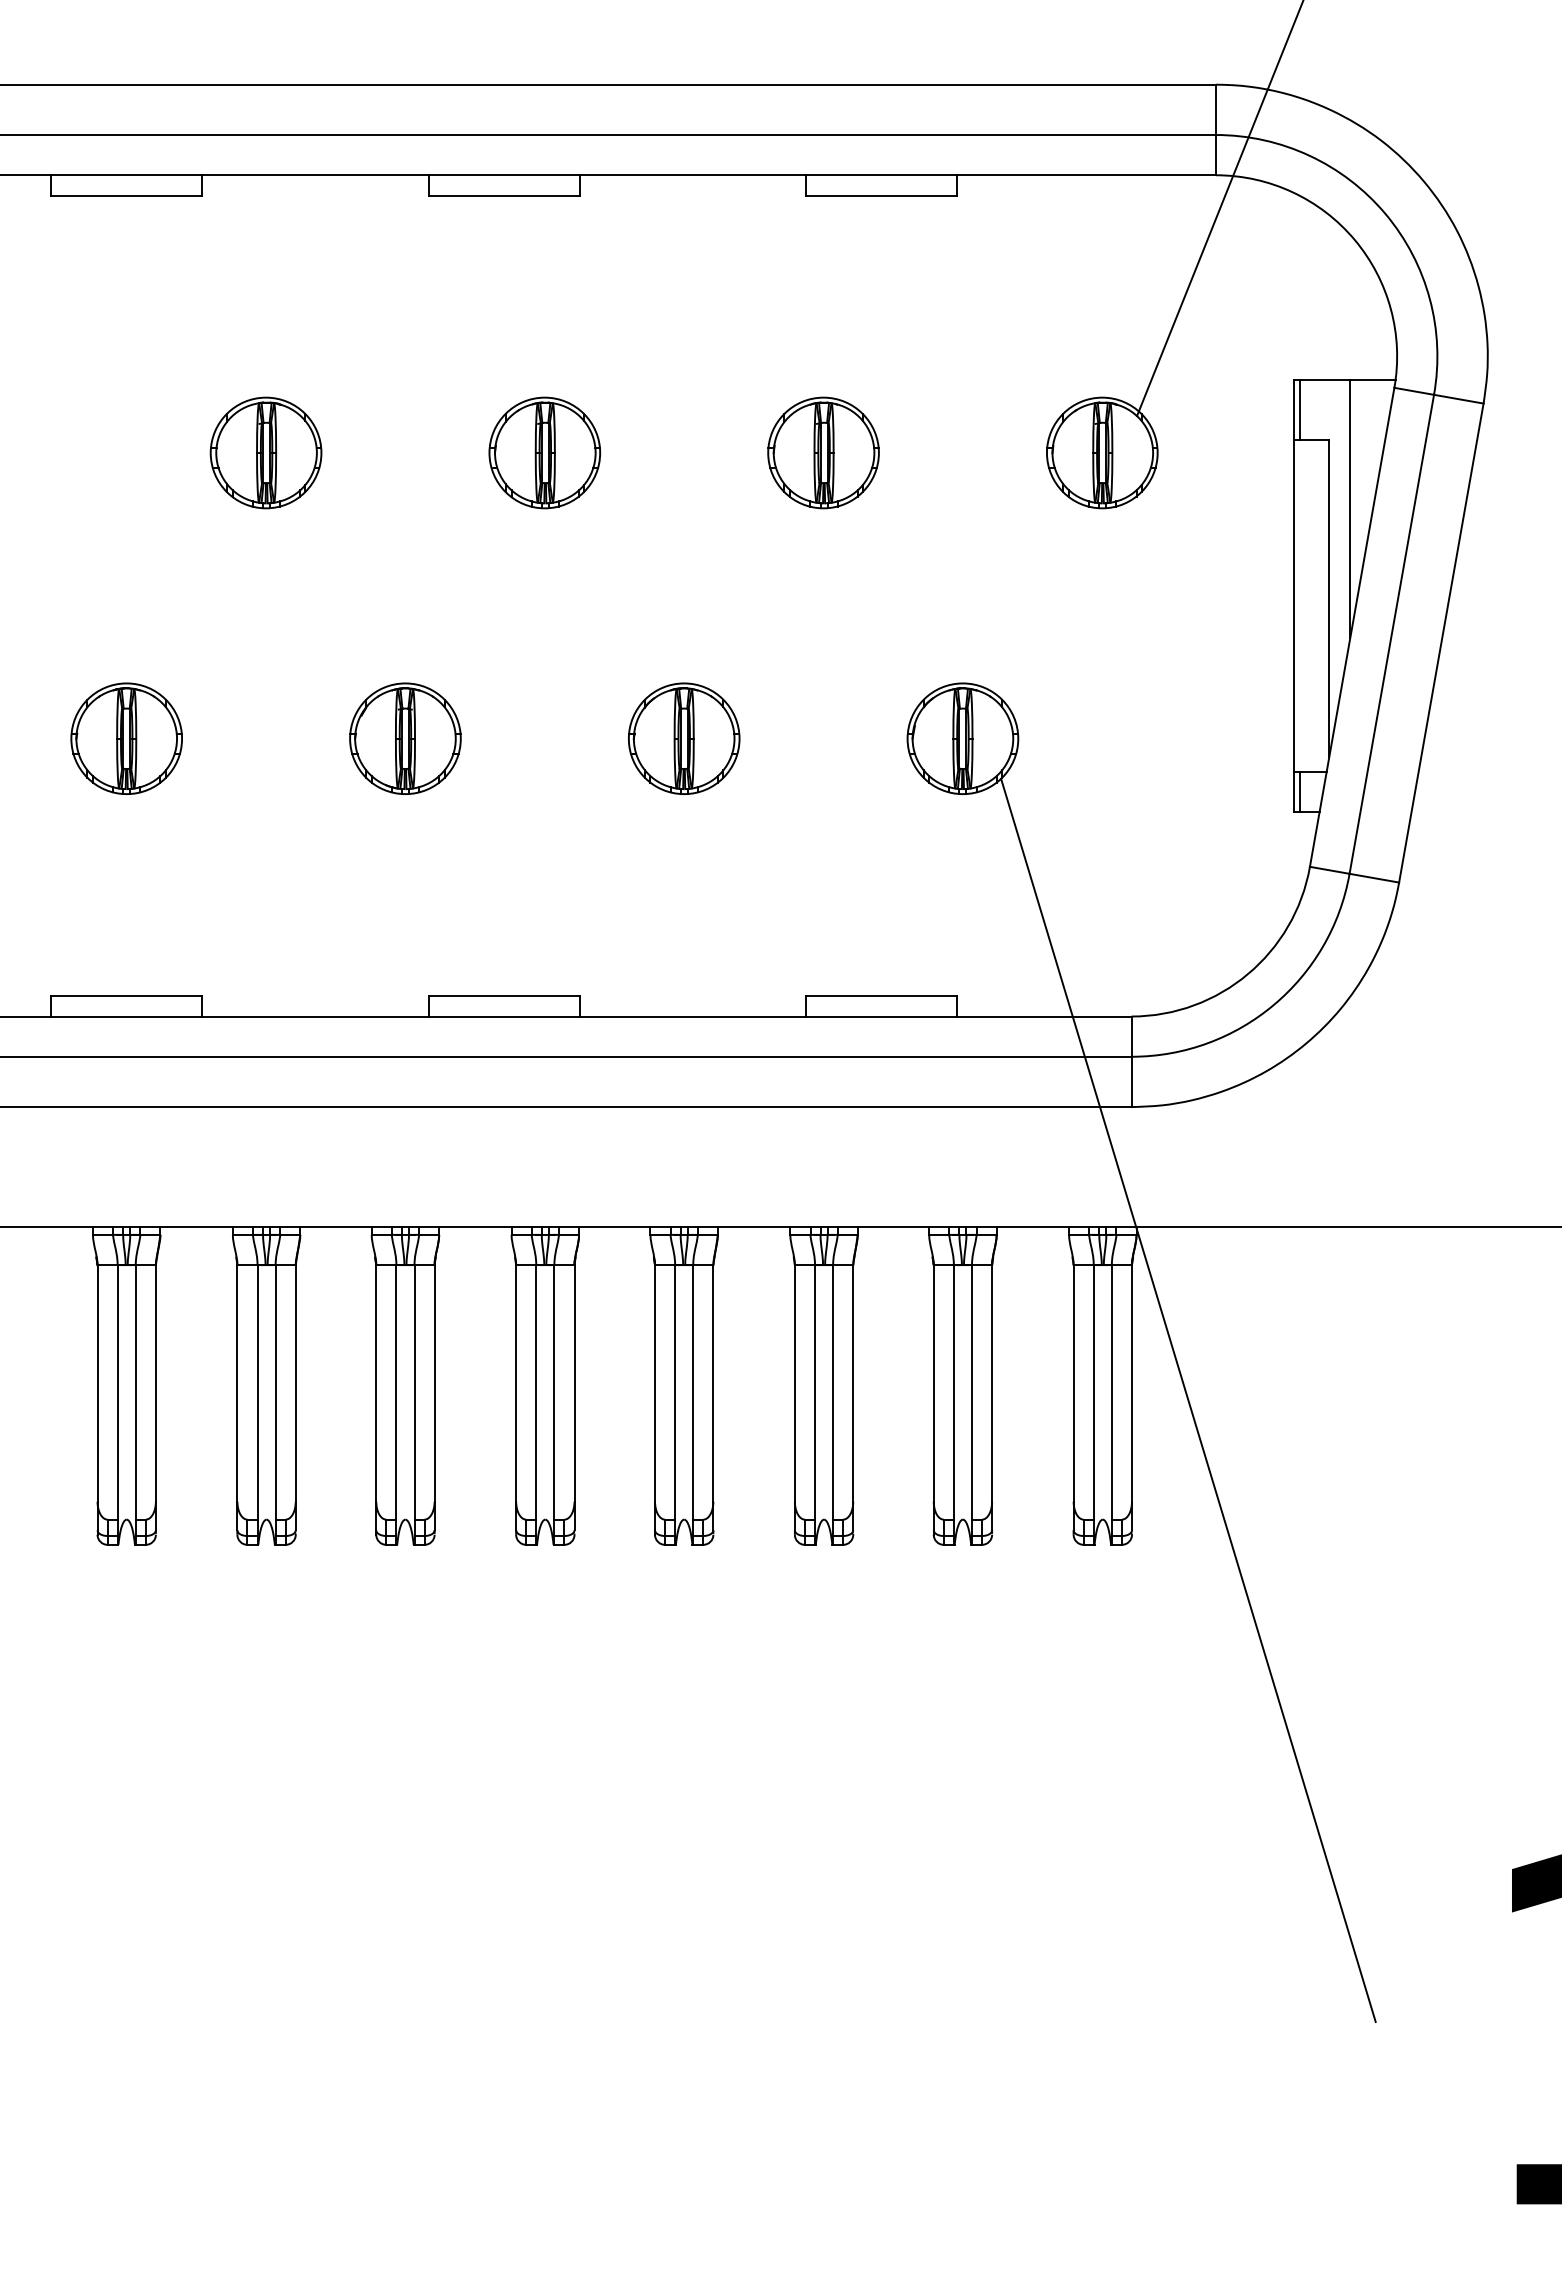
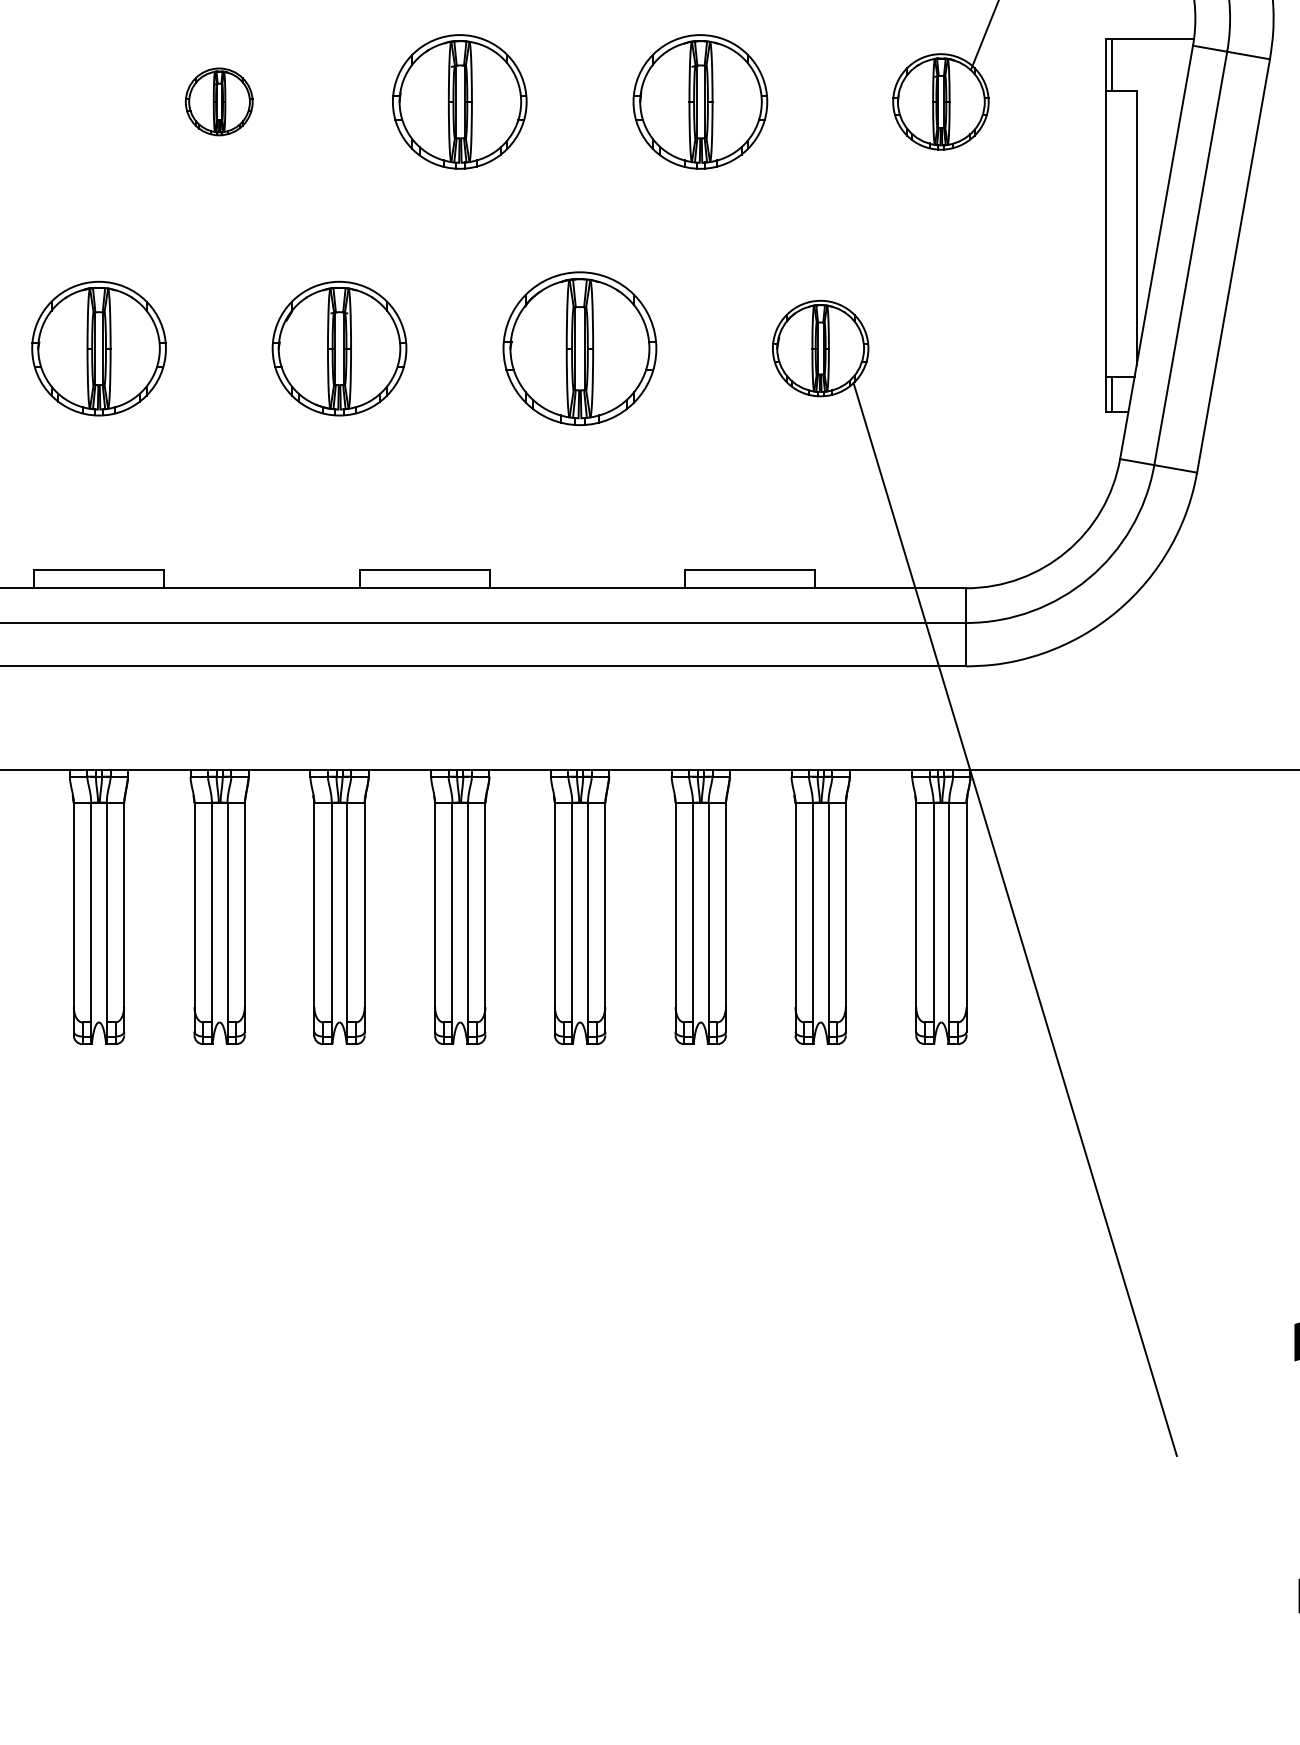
part: (265, 452) -> (218, 101), size x0.7
part: (544, 452) -> (459, 101), size x1.4
part: (823, 452) -> (700, 101), size x1.4
line: (1350, 508) -> (1155, 149), removed
part: (126, 738) -> (98, 348), size x1.4
part: (405, 738) -> (339, 348), size x1.4
part: (684, 738) -> (580, 348), size x1.6

